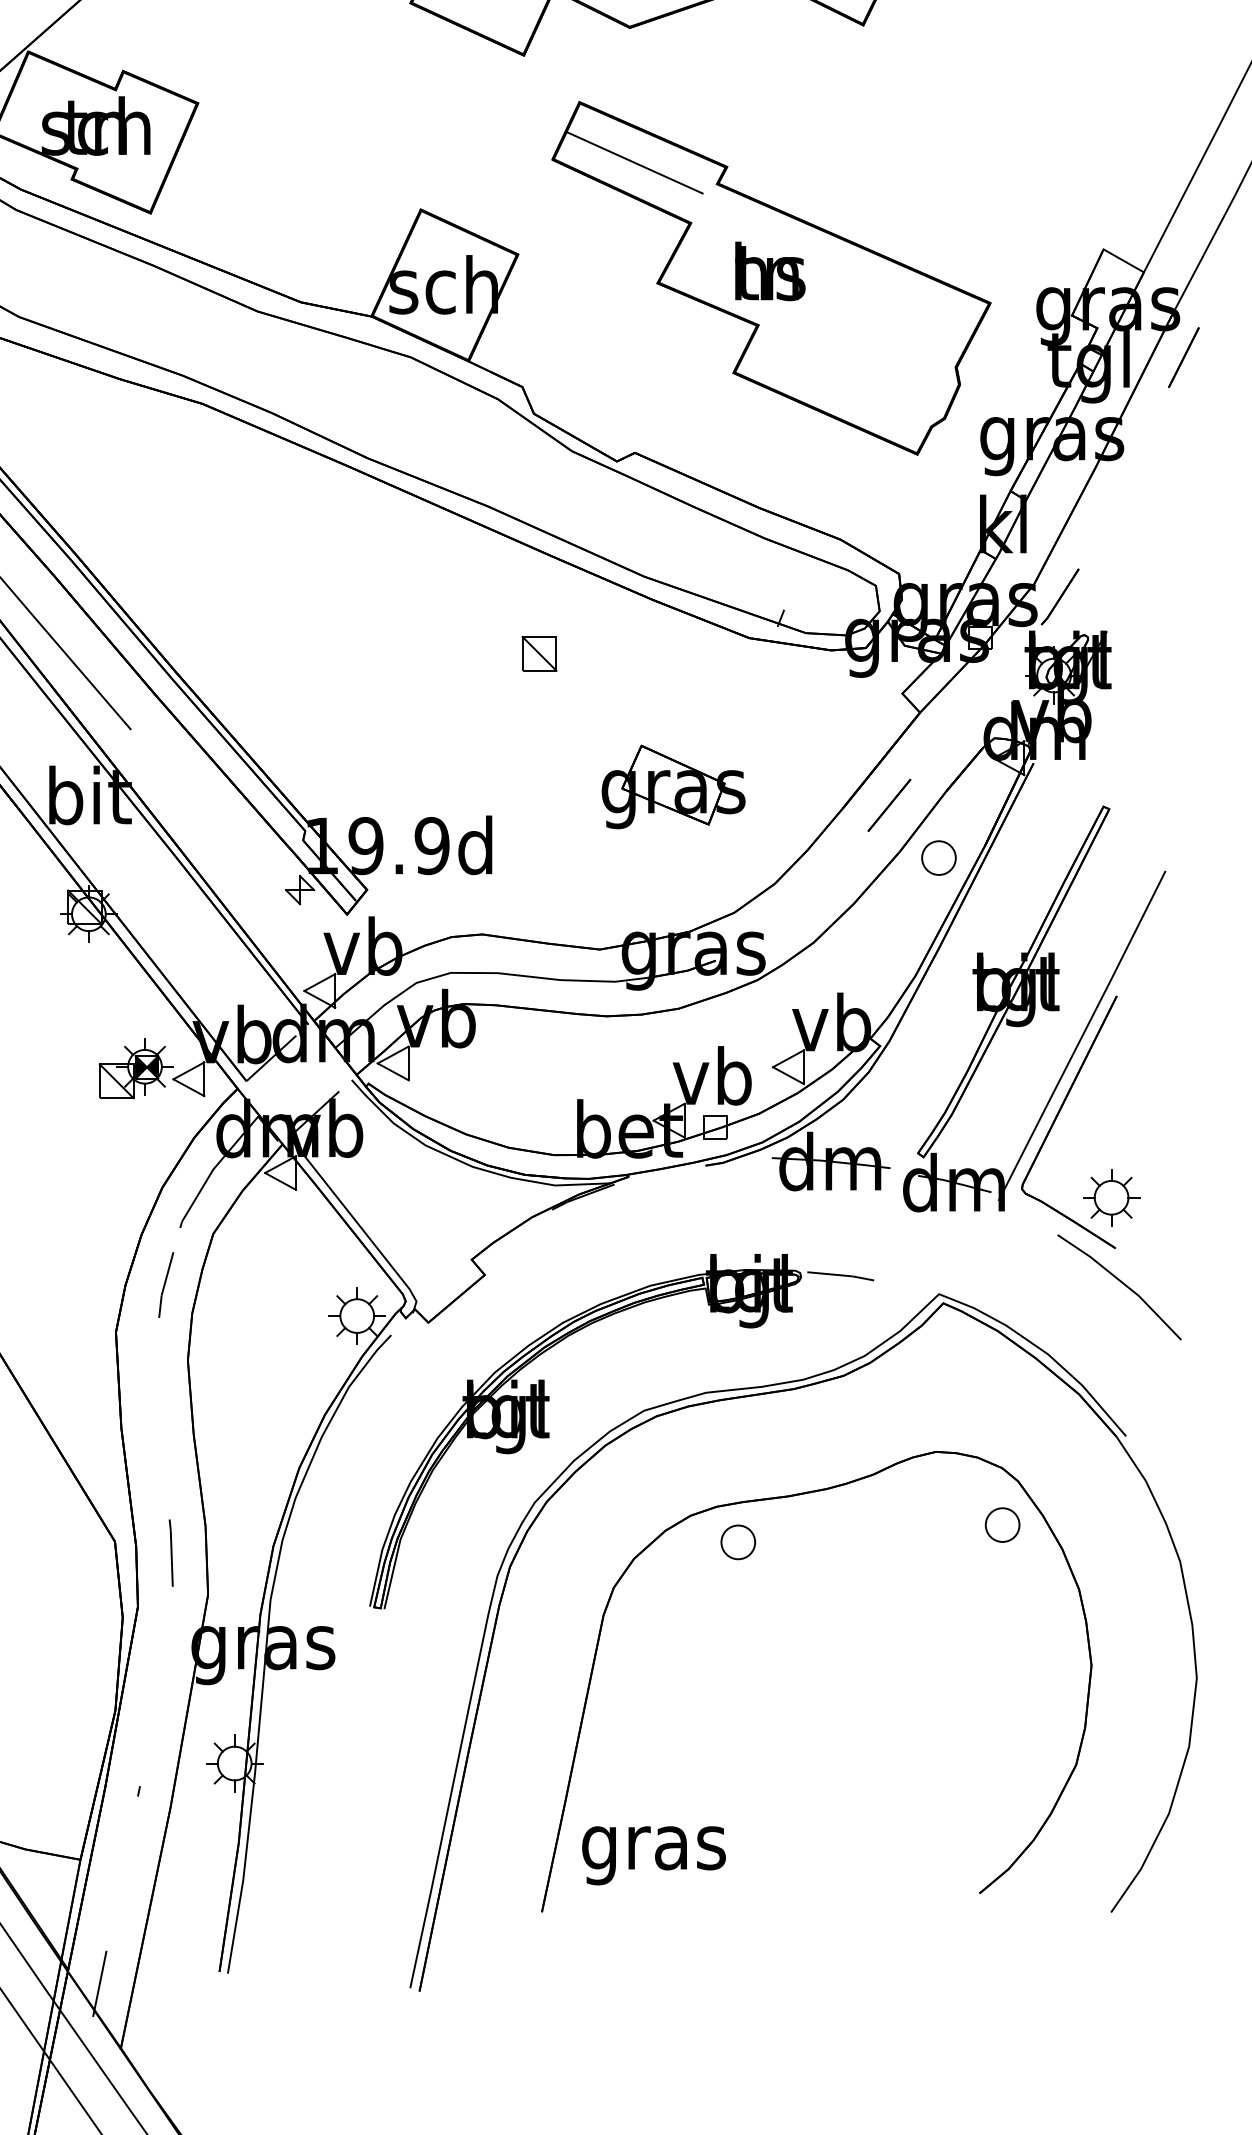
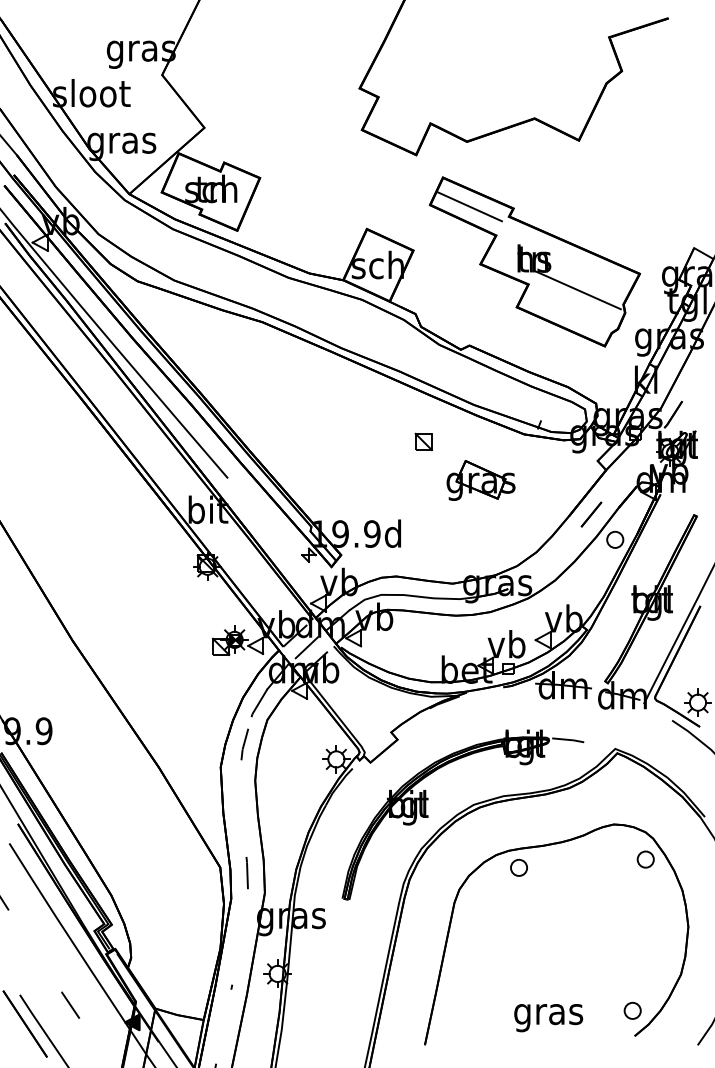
line: (860, 337) -> (577, 290), added
part: (672, 786) -> (480, 480), moved
line: (299, 1078) -> (308, 645), added
part: (974, 1839) -> (632, 1010), added
text: (653, 1856) -> (548, 1018), moved

